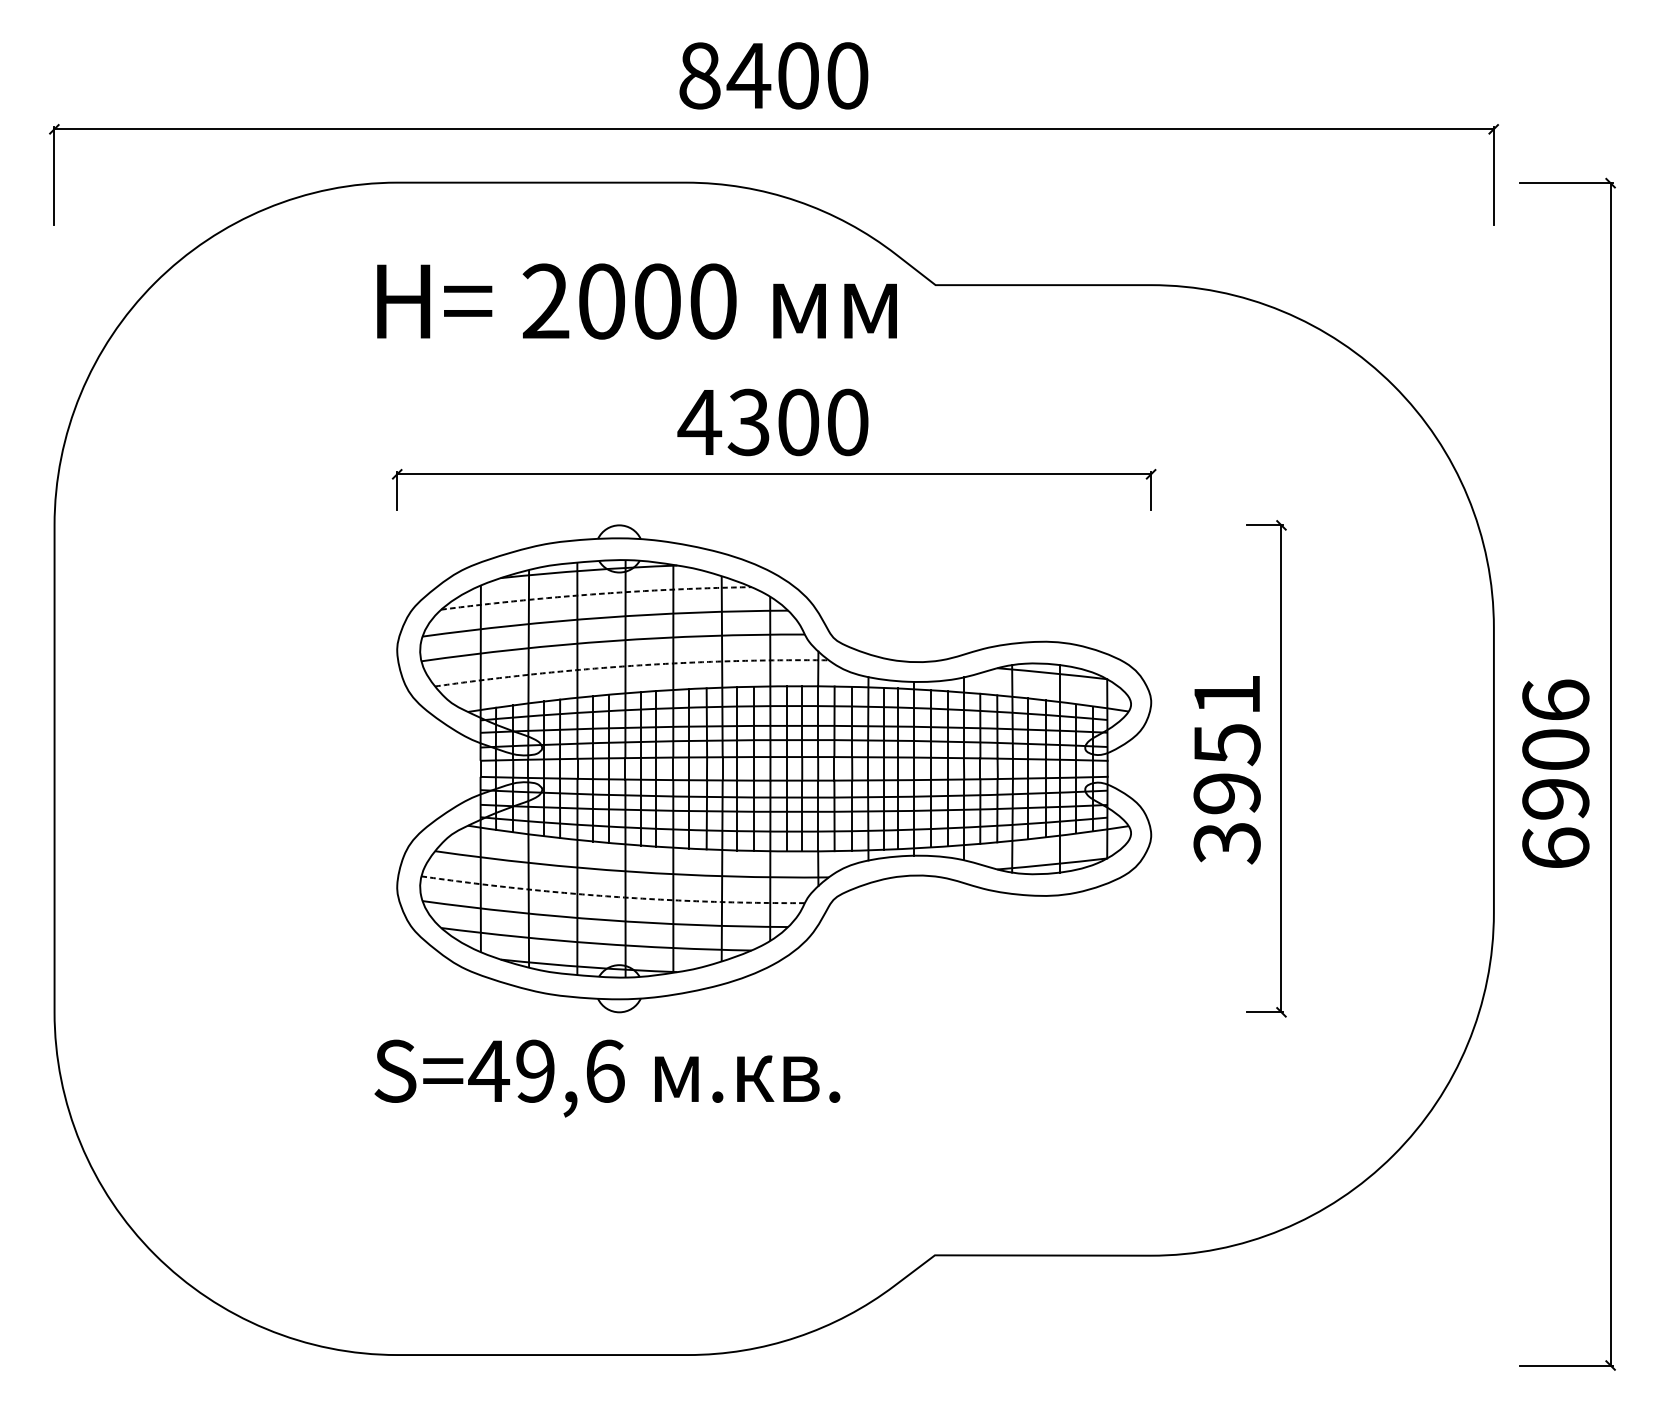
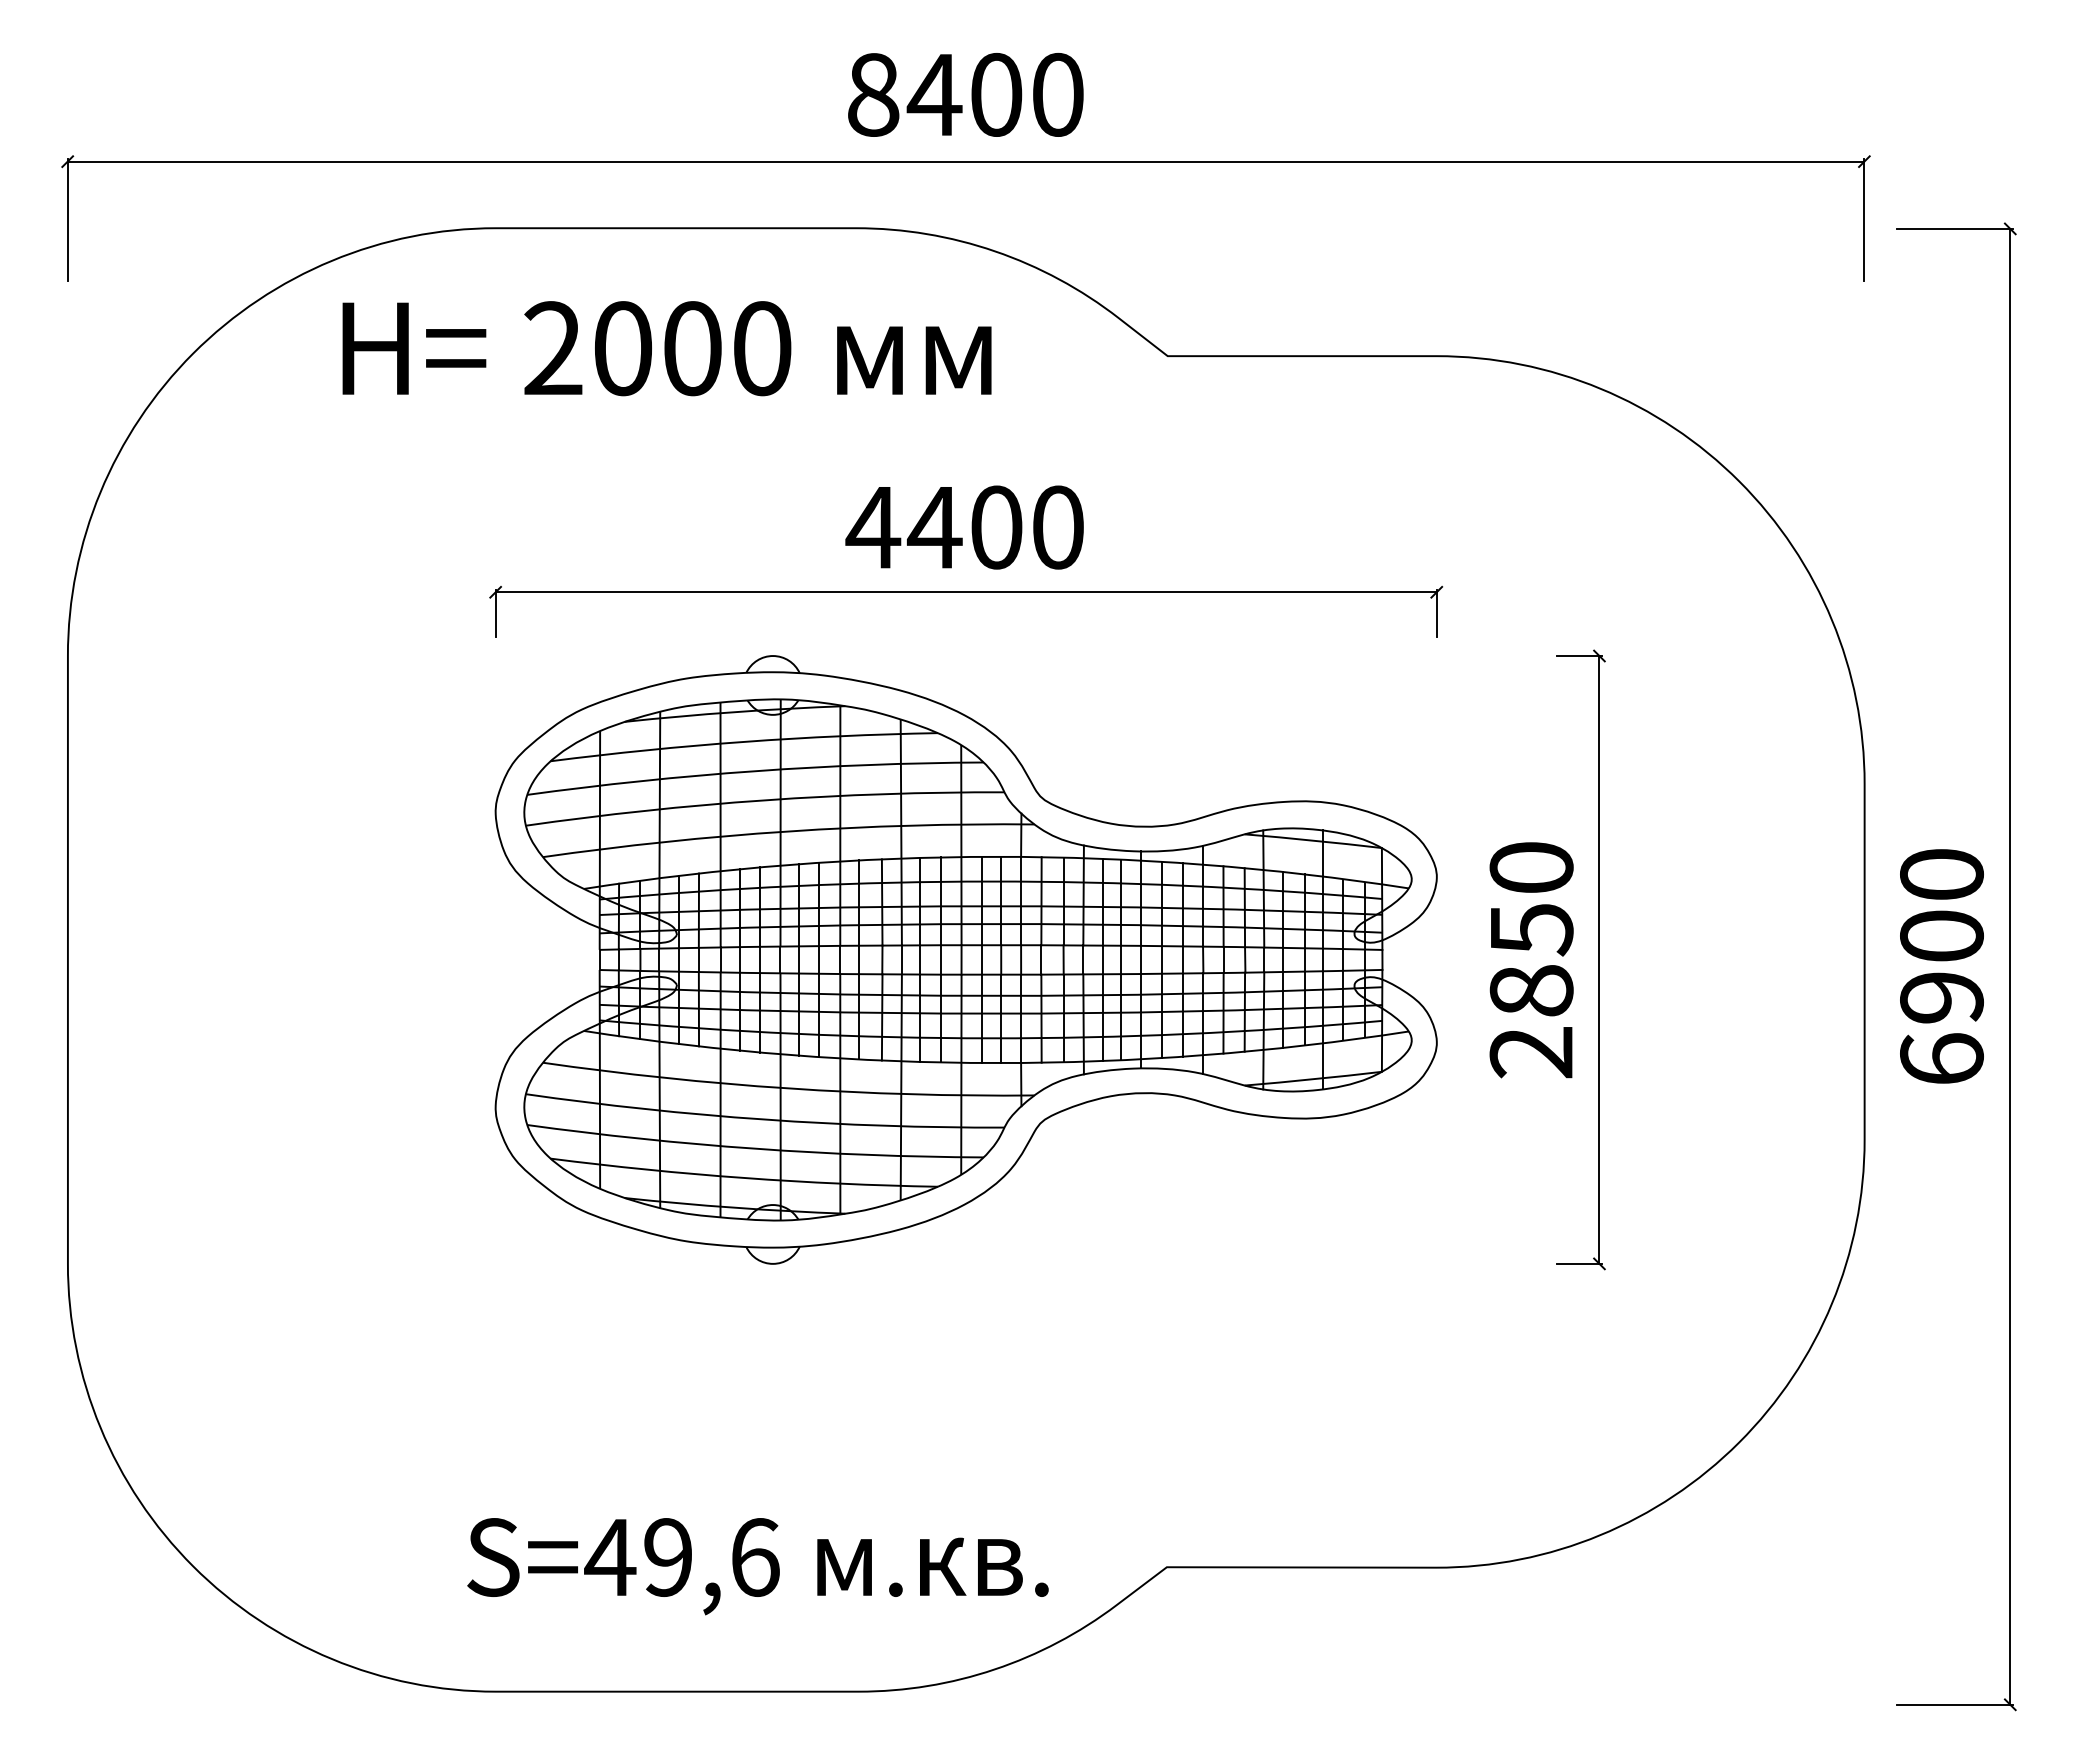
text: (636, 301) -> (666, 348), moved
text: (748, 422) -> (934, 527), 4300 -> 4400
line: (595, 593) -> (743, 741), dashed -> solid
line: (631, 665) -> (788, 831), dashed -> solid
text: (1555, 699) -> (1941, 873), 6906 -> 6900
text: (1227, 769) -> (1531, 960), 3951 -> 2850
line: (612, 896) -> (764, 1119), dashed -> solid
text: (606, 1078) -> (757, 1566), moved

